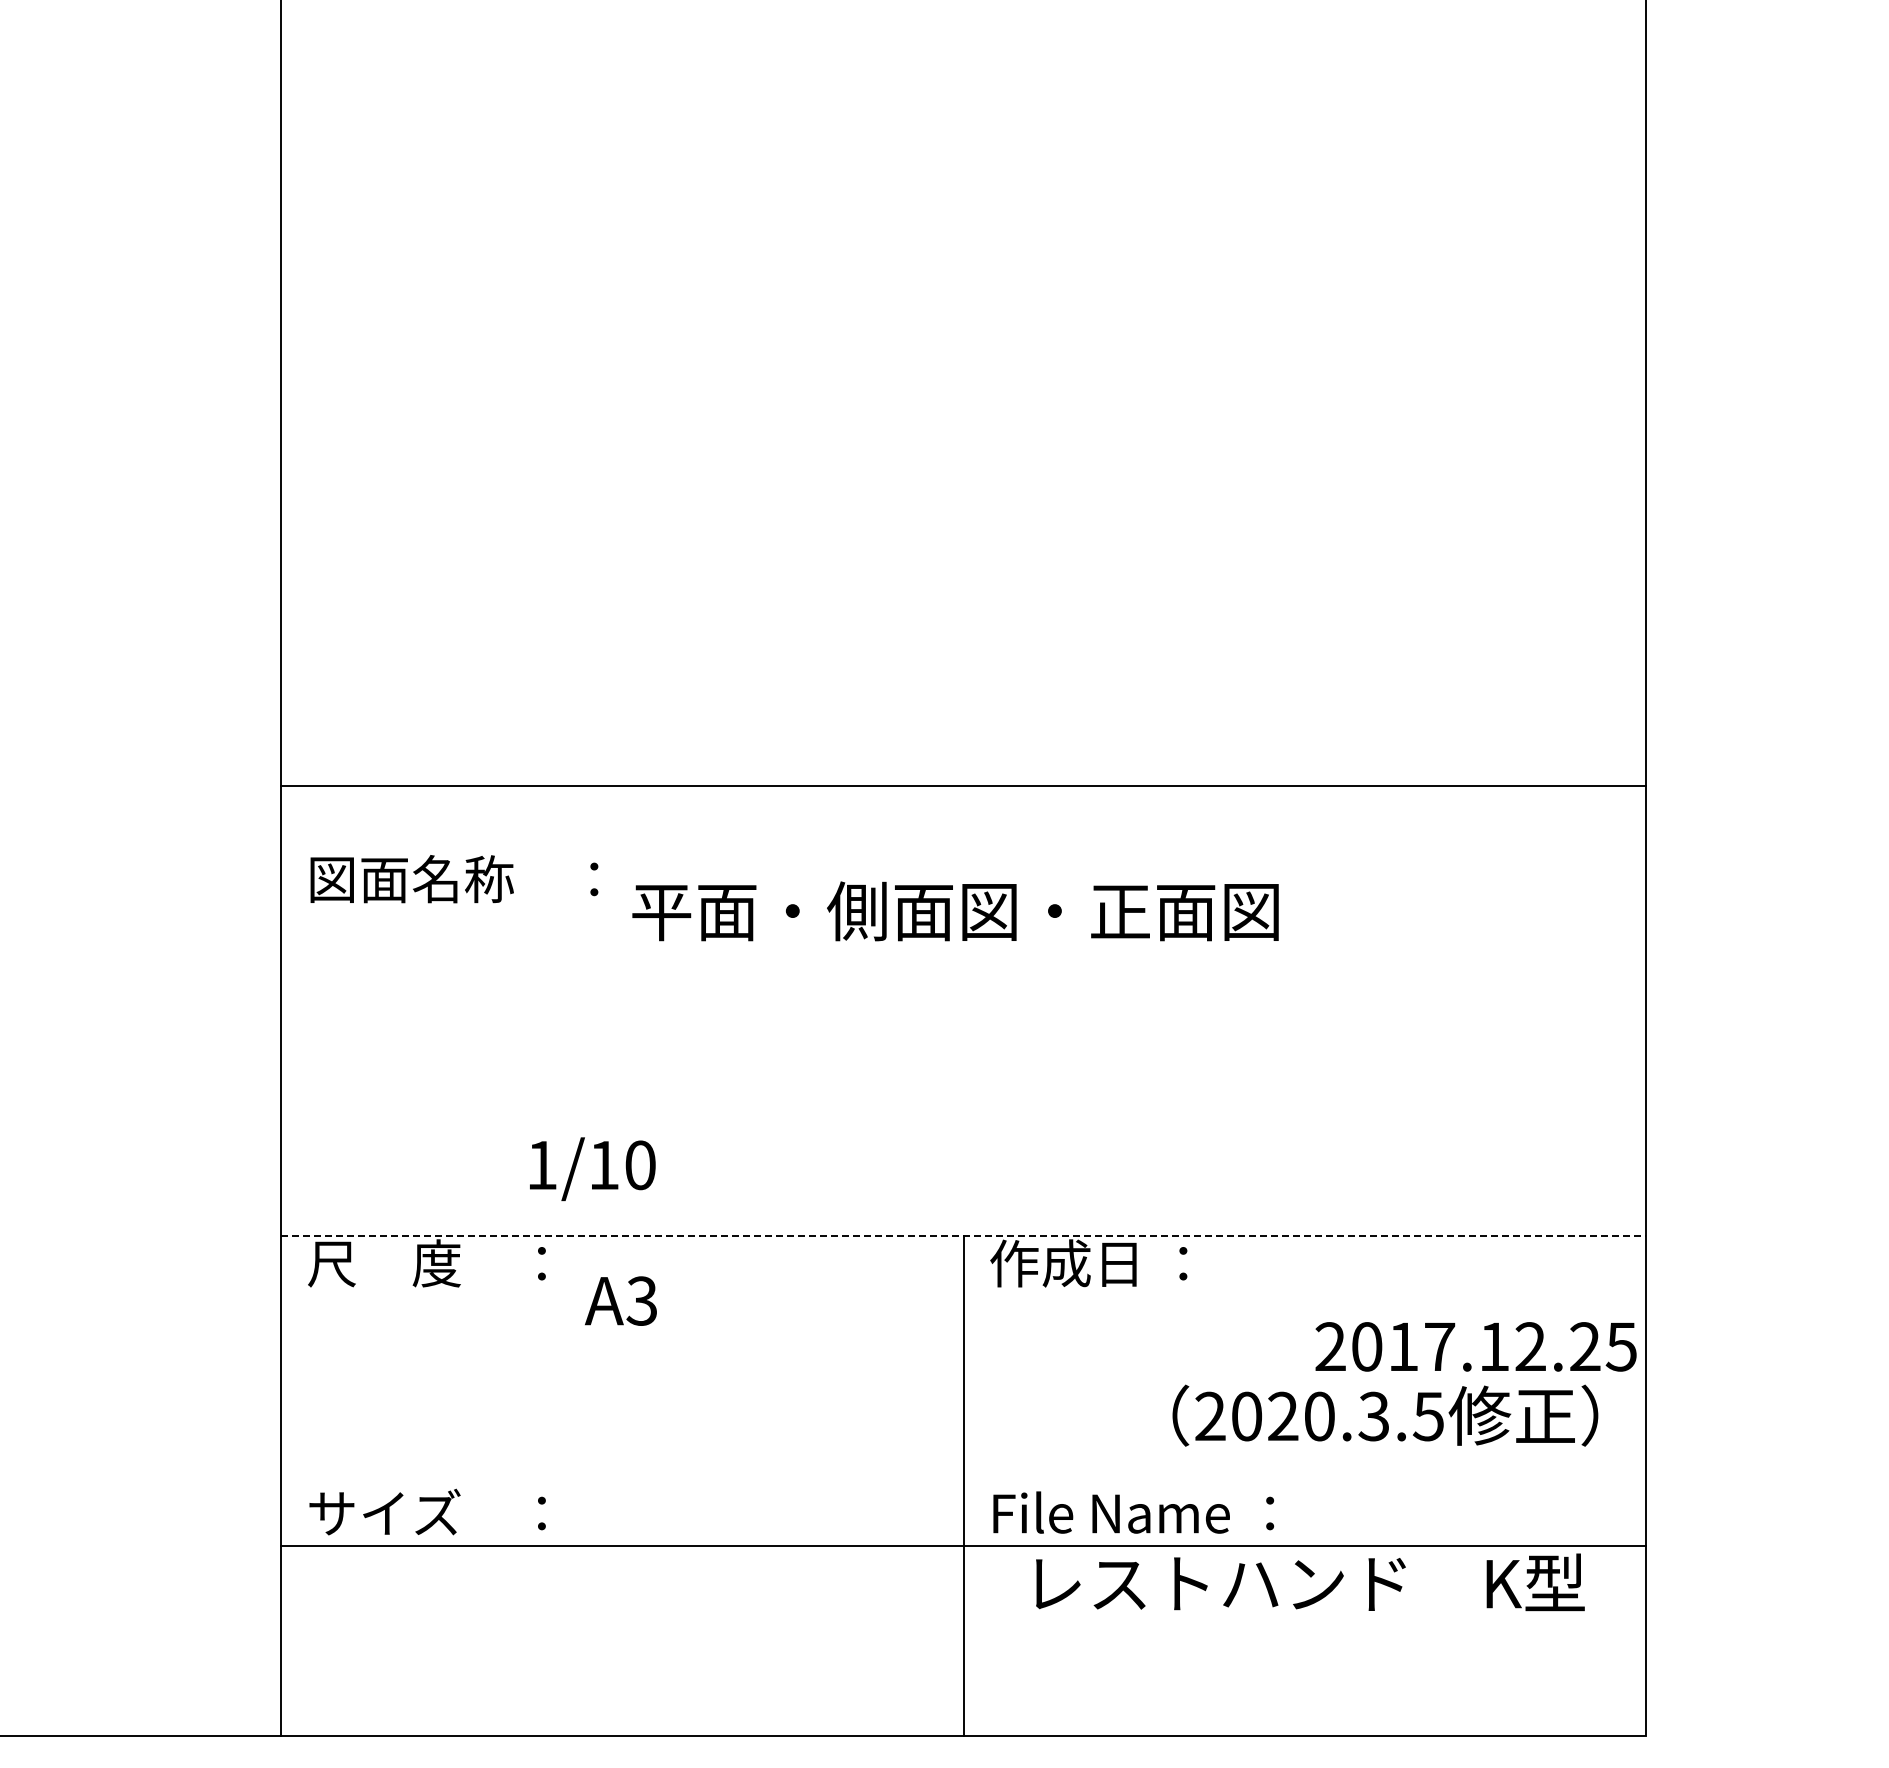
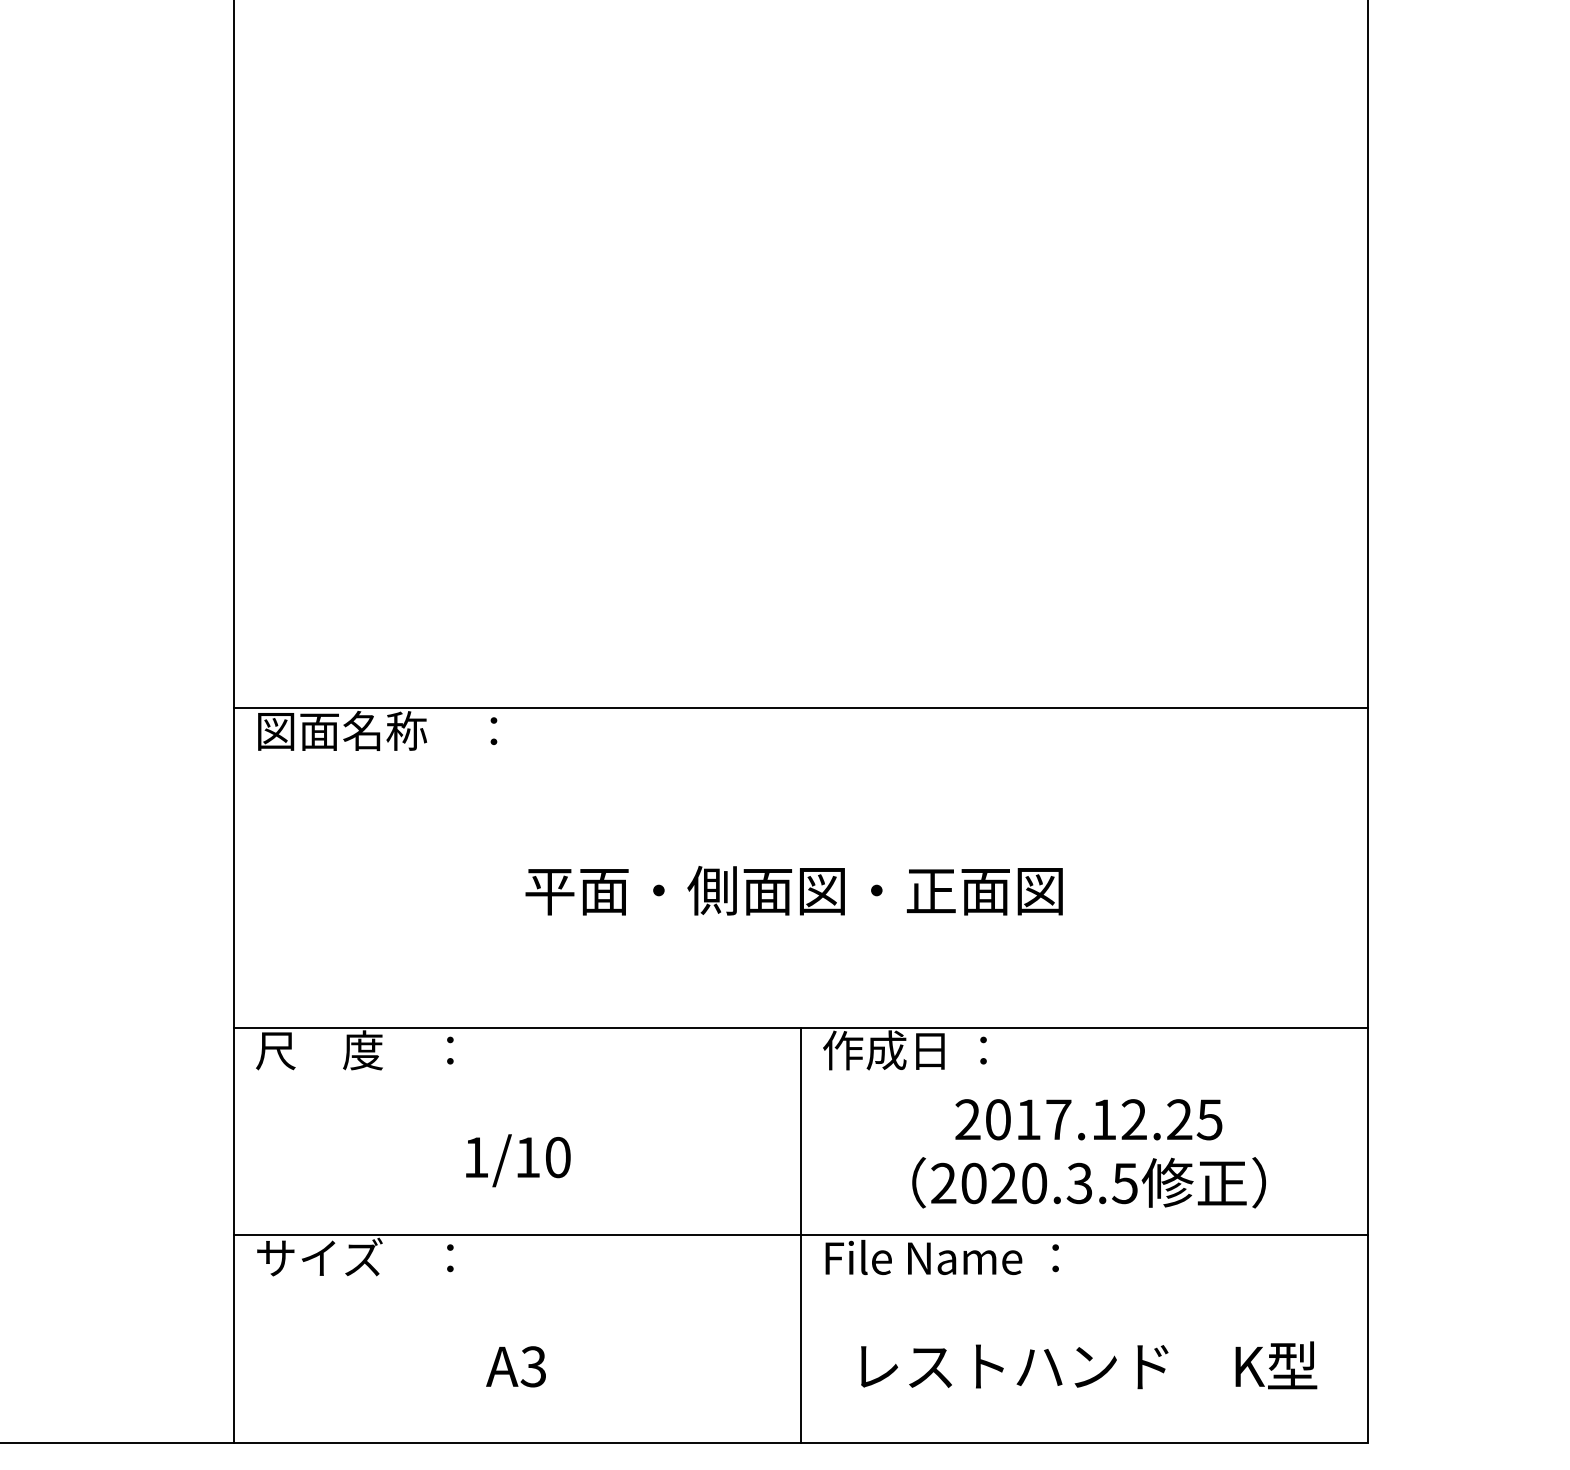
line: (963, 785) -> (800, 707), moved
text: (955, 911) -> (794, 890), moved
text: (592, 1169) -> (518, 1160), moved
line: (964, 1235) -> (801, 1027), dashed -> solid
text: (620, 1300) -> (515, 1366), moved
text: (1475, 1346) -> (1088, 1119), moved
text: (1385, 1415) -> (1089, 1182), moved
line: (963, 1545) -> (800, 1234), moved
text: (1310, 1582) -> (1089, 1365), moved

